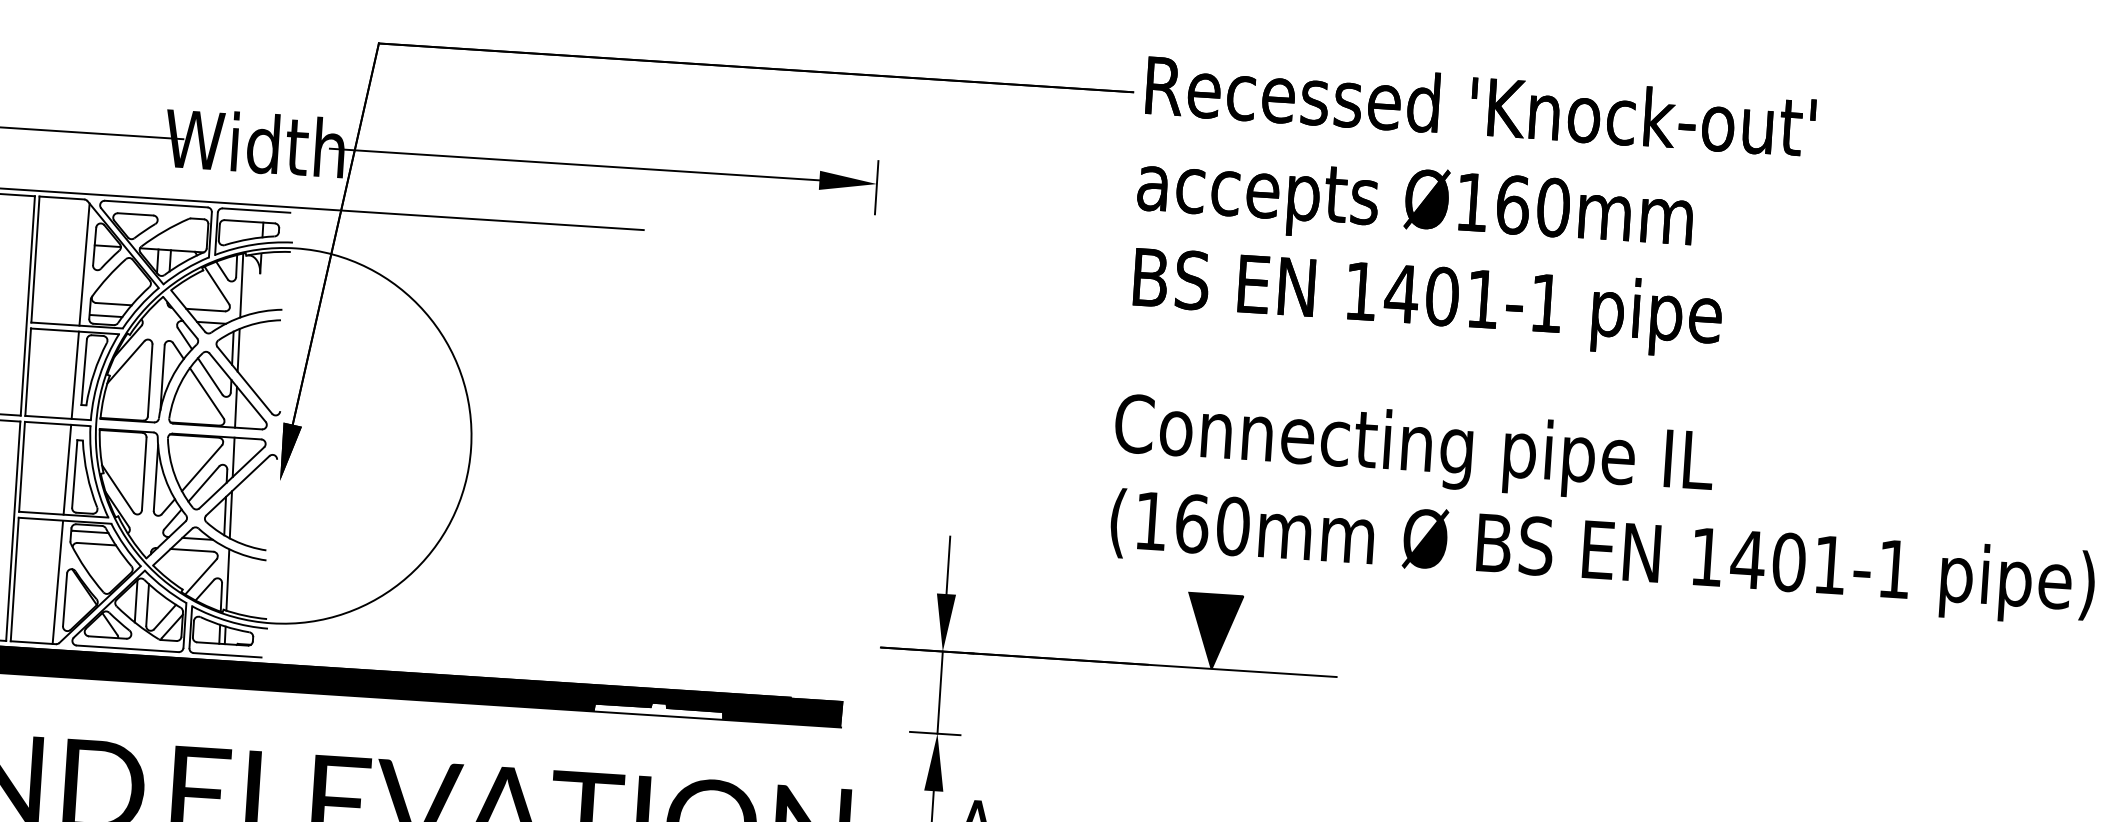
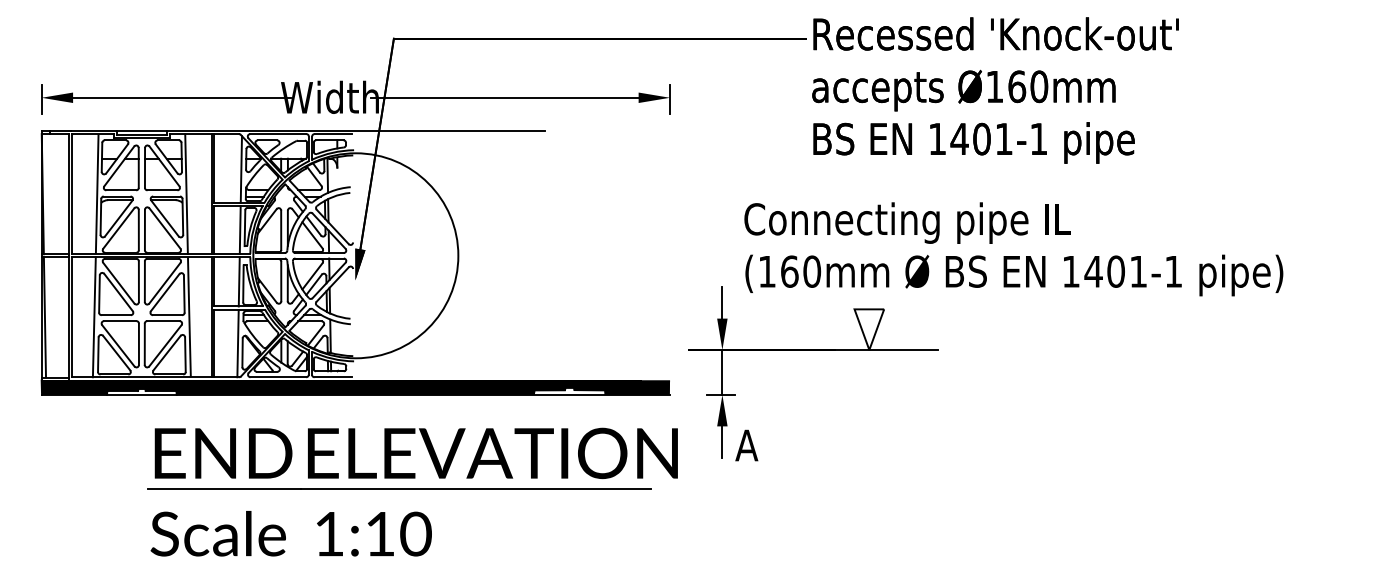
text: (1604, 509) -> (1013, 249), moved
fill: (1214, 631) -> (869, 329), removed

